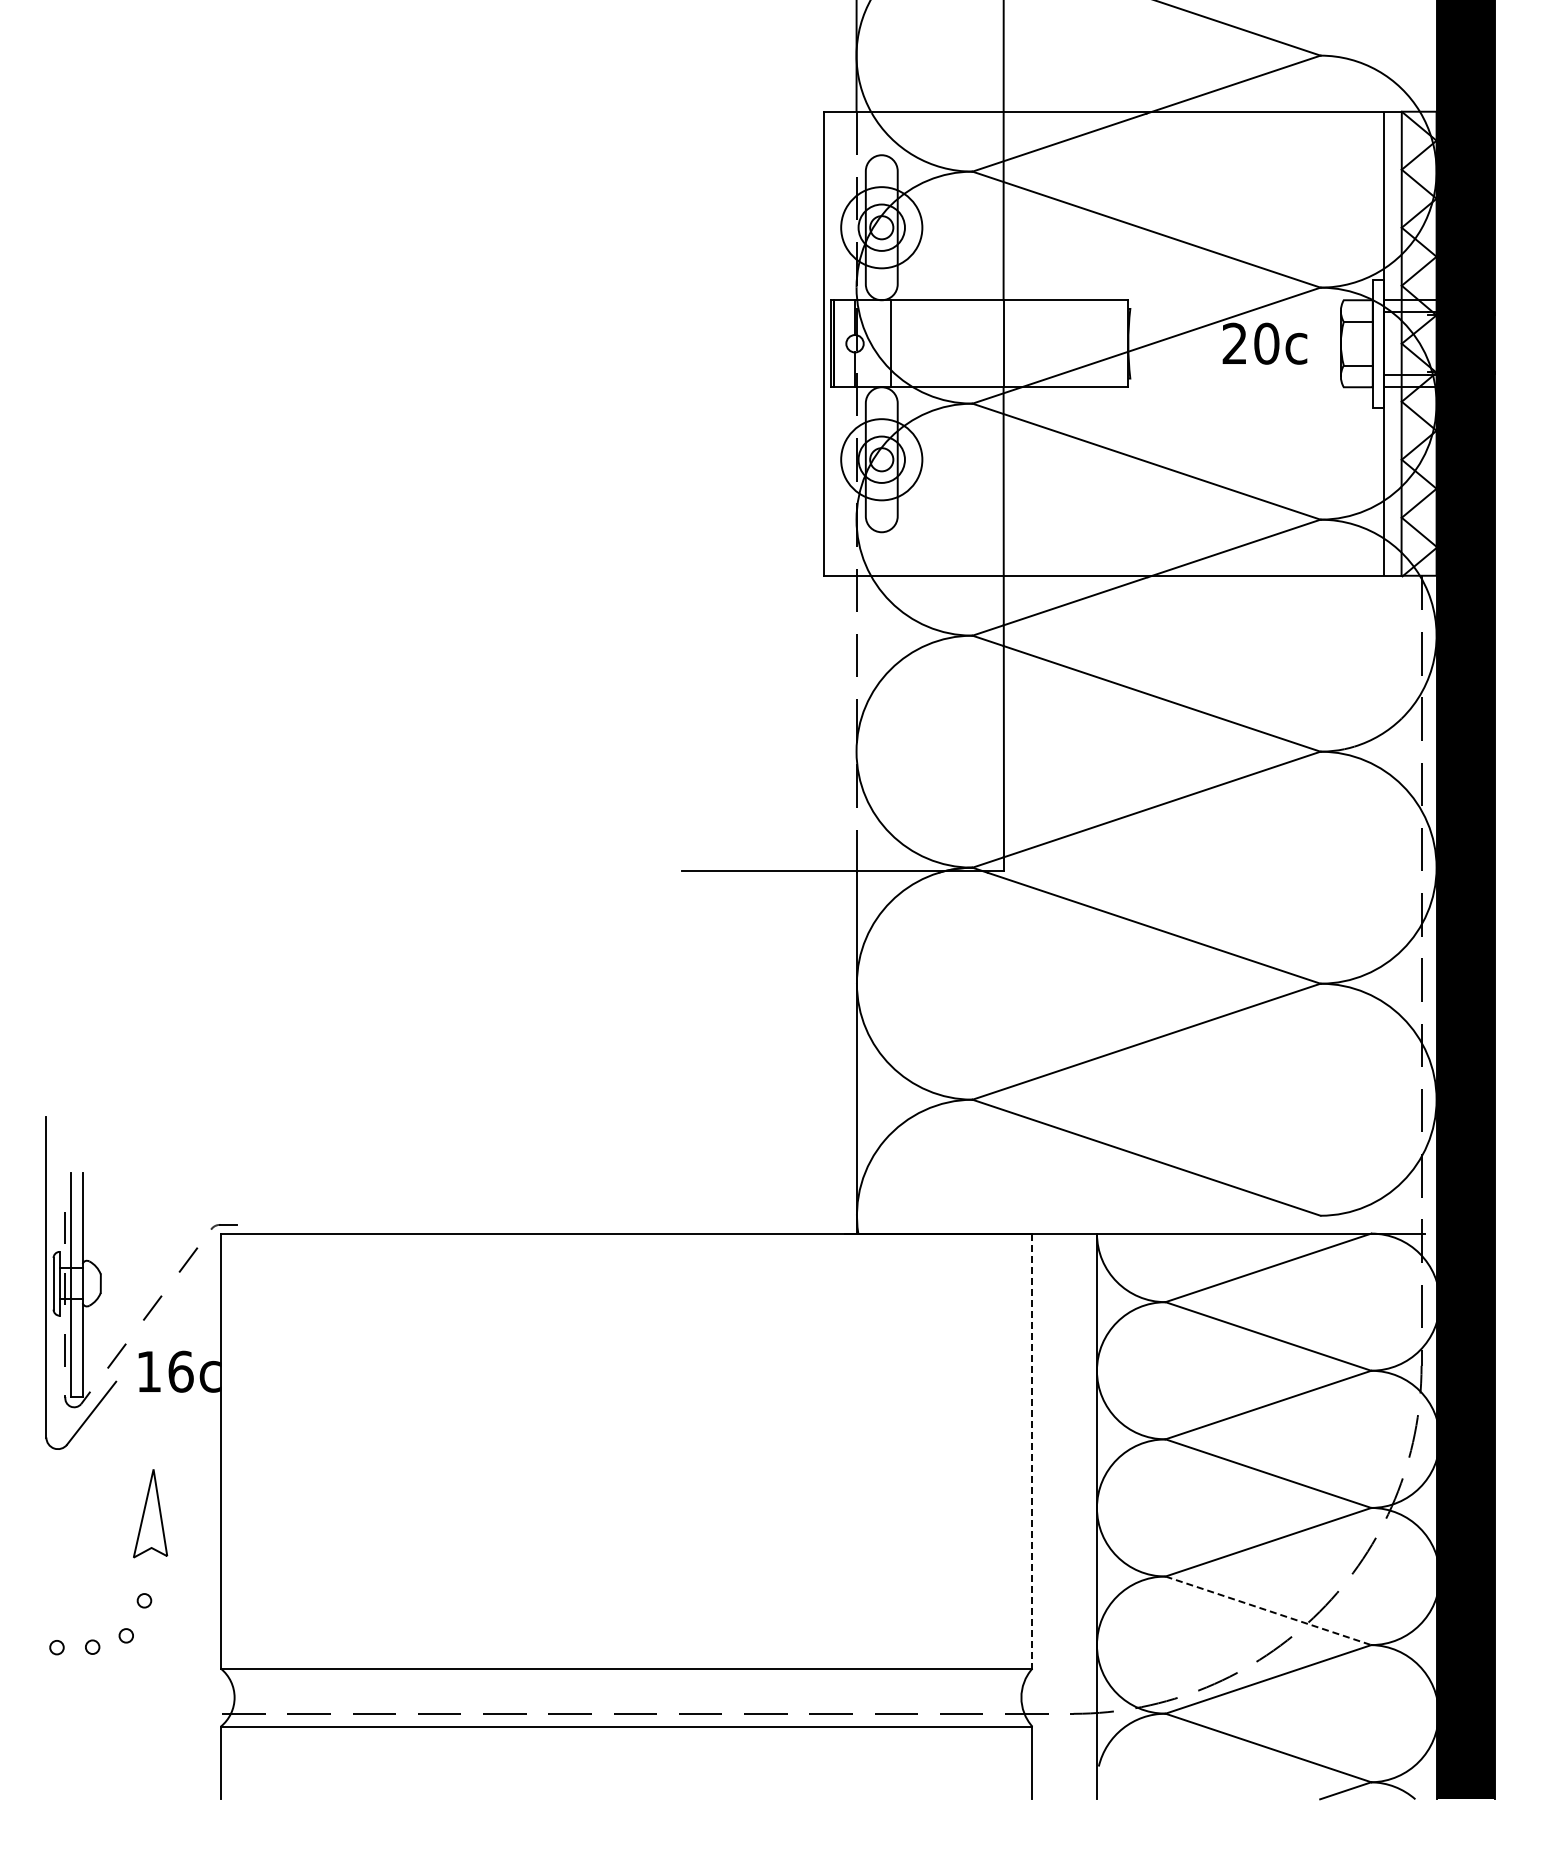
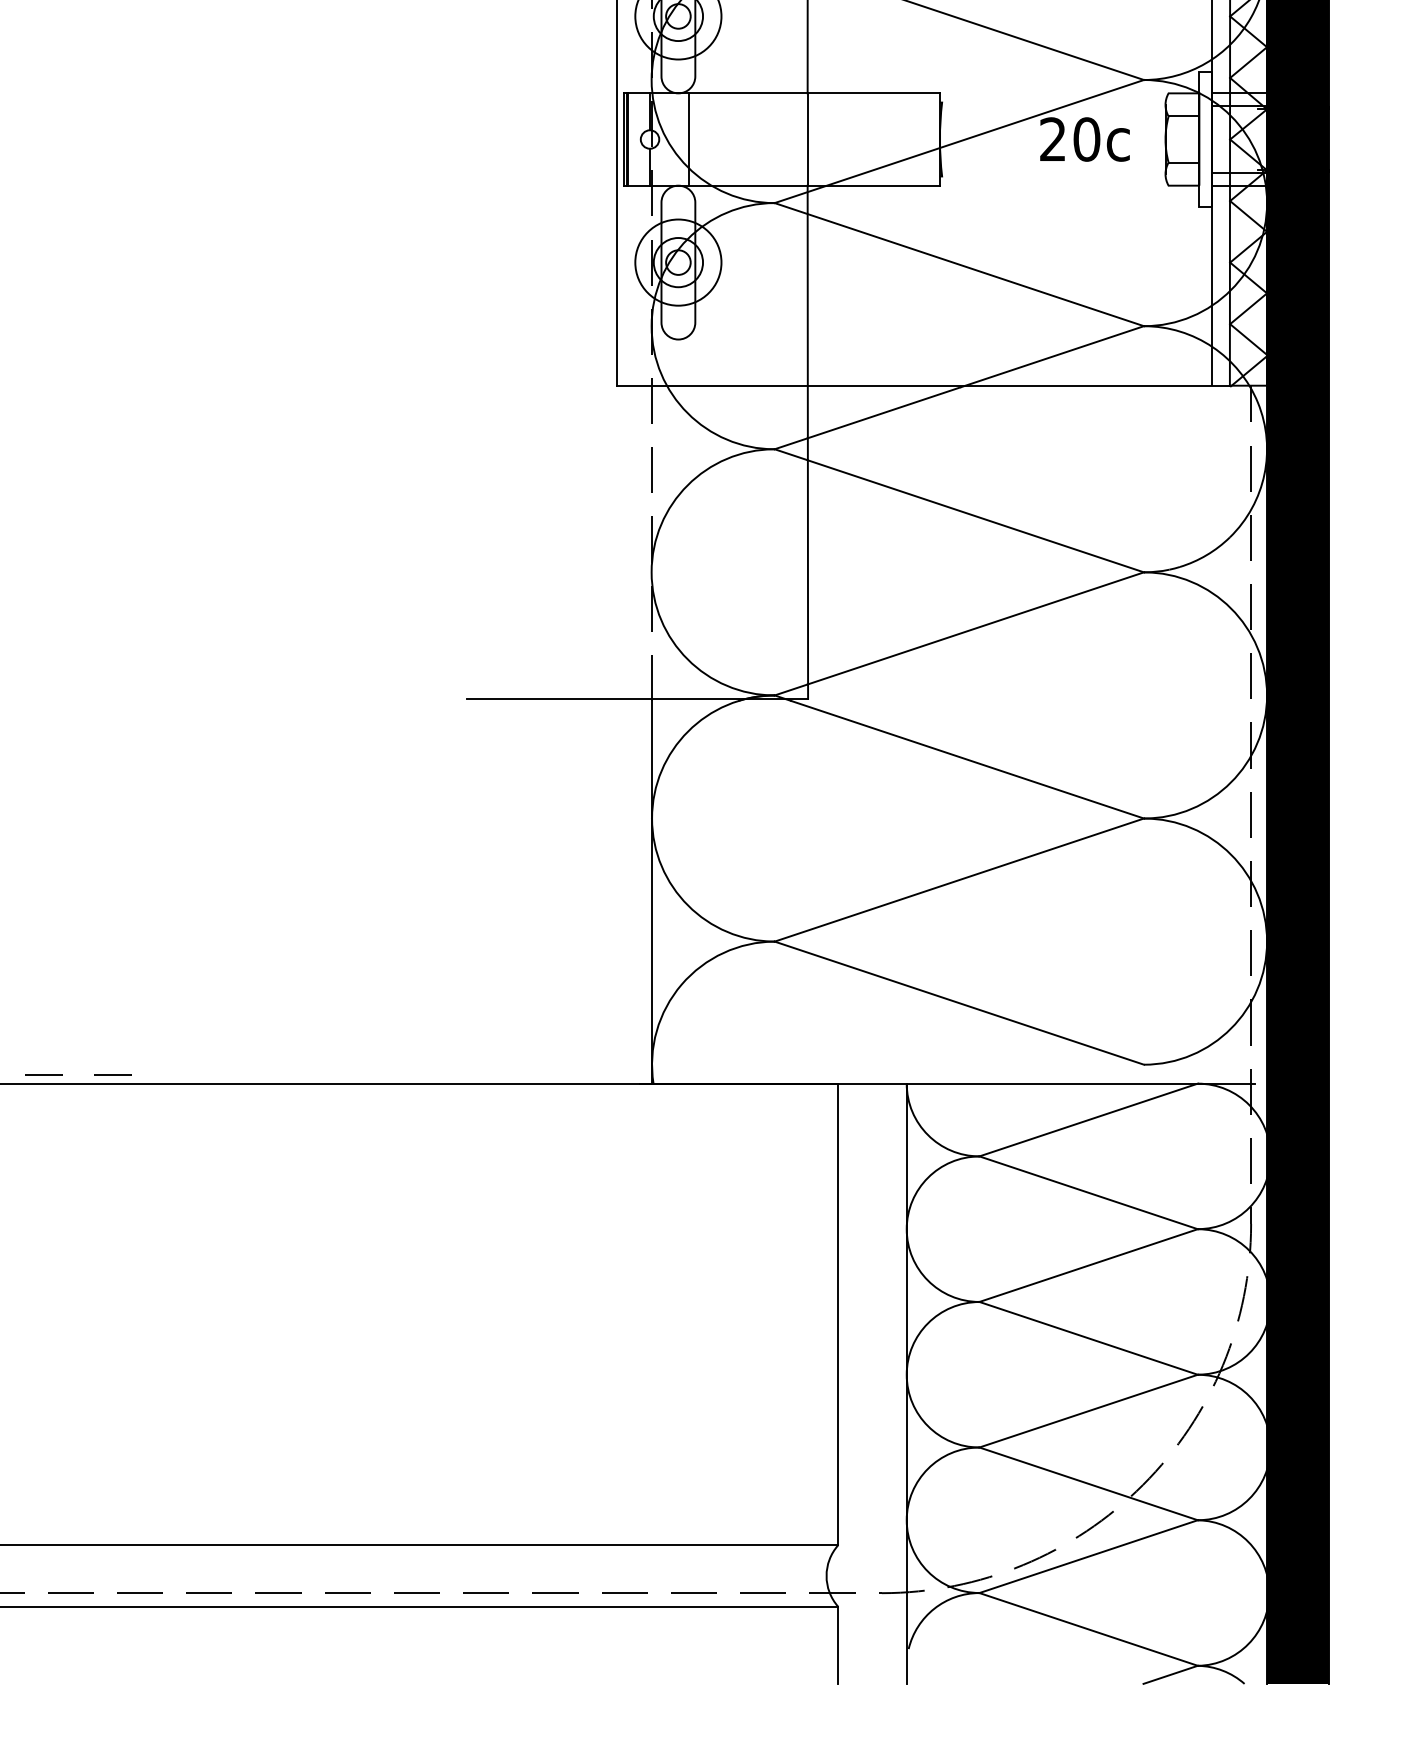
line: (348, 1224) -> (112, 1073), added
line: (283, 1225) -> (43, 1075), added
line: (1032, 1451) -> (838, 1314), dashed -> solid
line: (1268, 1610) -> (1088, 1483), dashed -> solid

